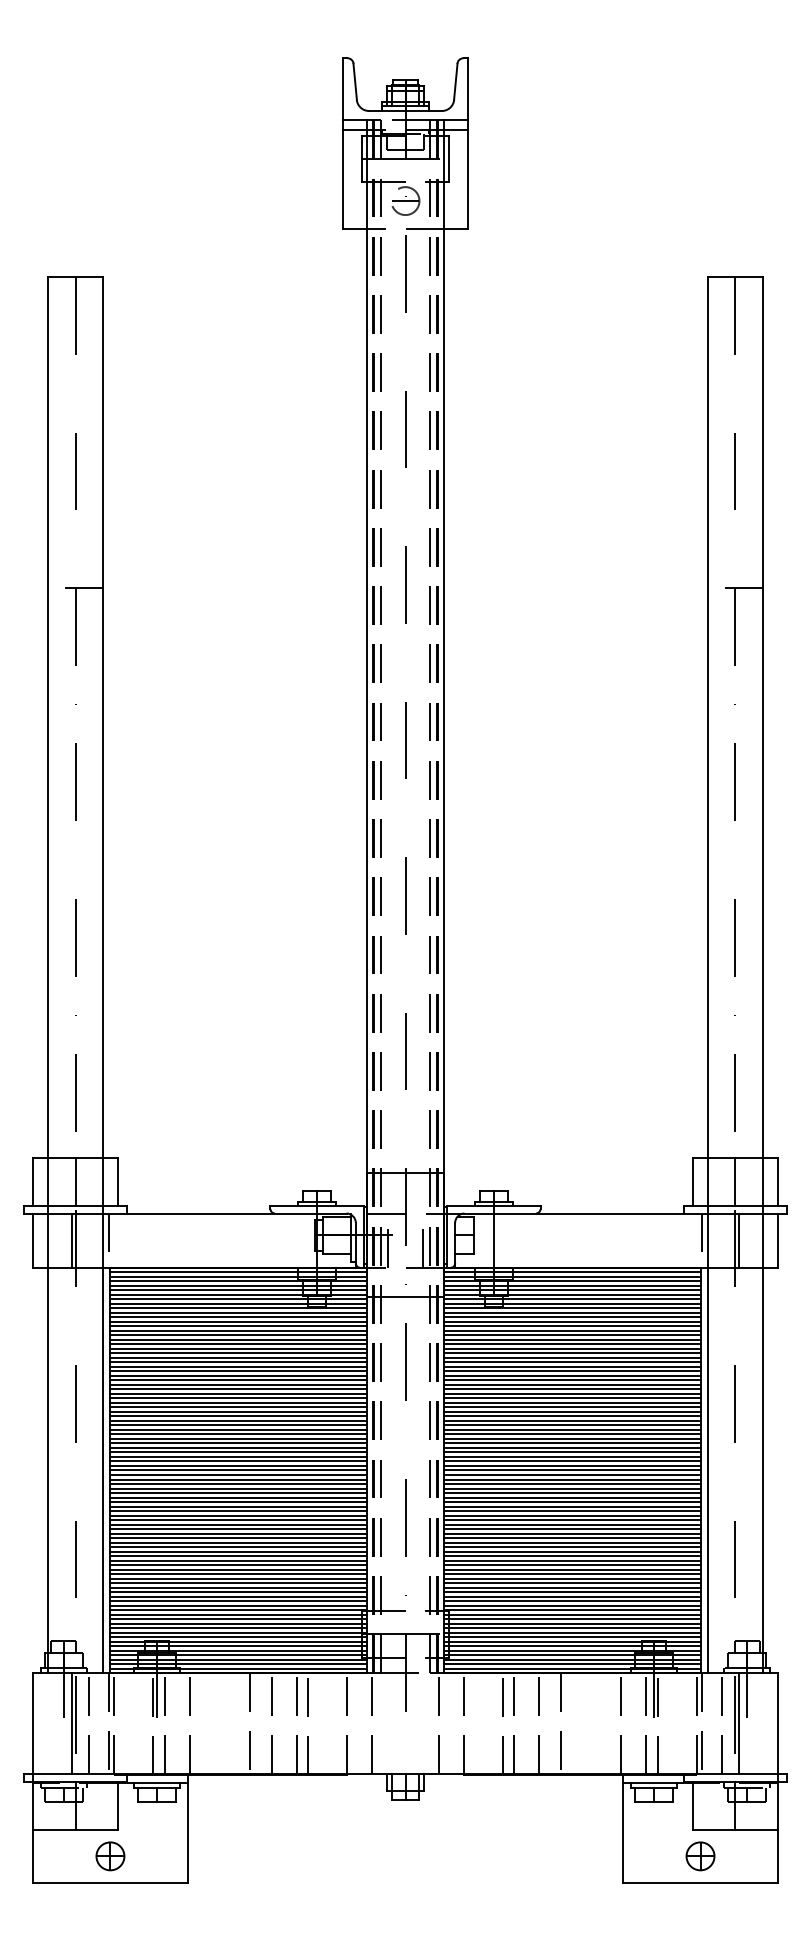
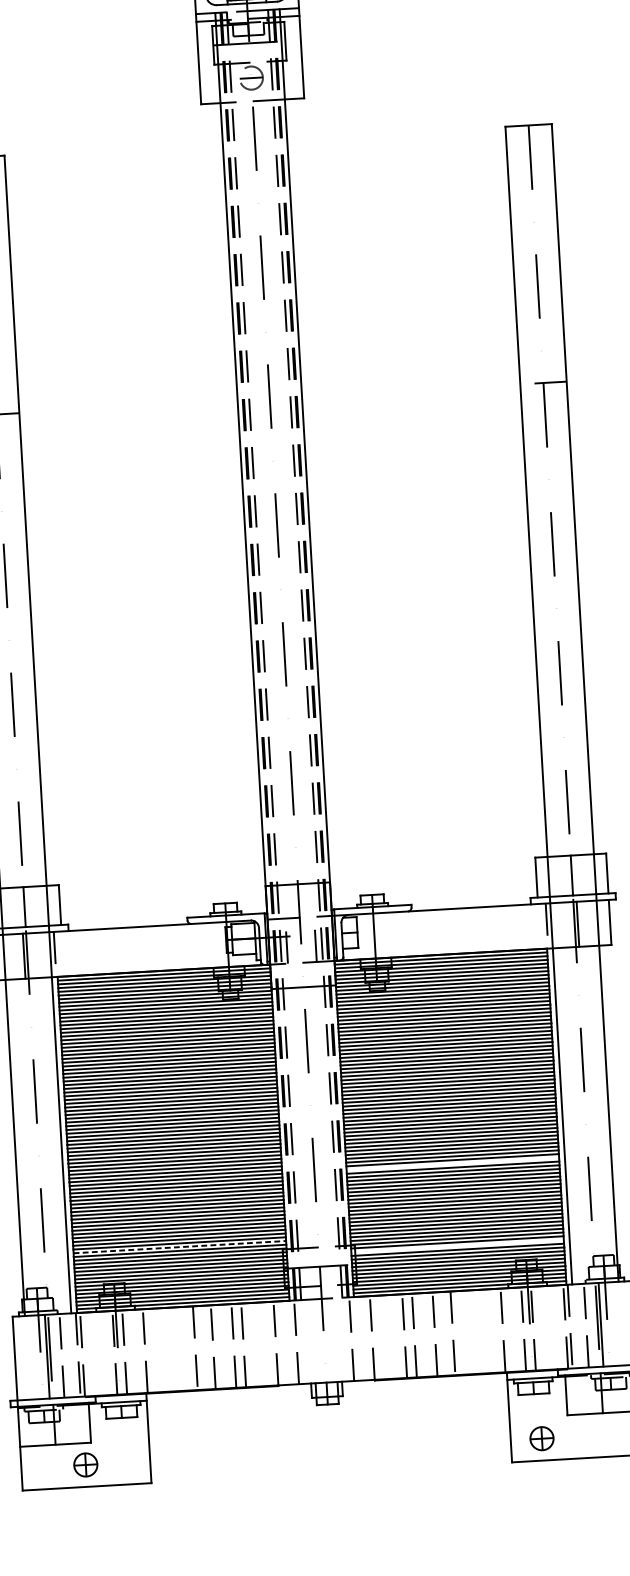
line: (572, 1520) -> (452, 1164), removed
line: (239, 1601) -> (180, 1247), solid -> dashed
line: (572, 1619) -> (457, 1246), removed
part: (700, 1856) -> (541, 1438), moved

